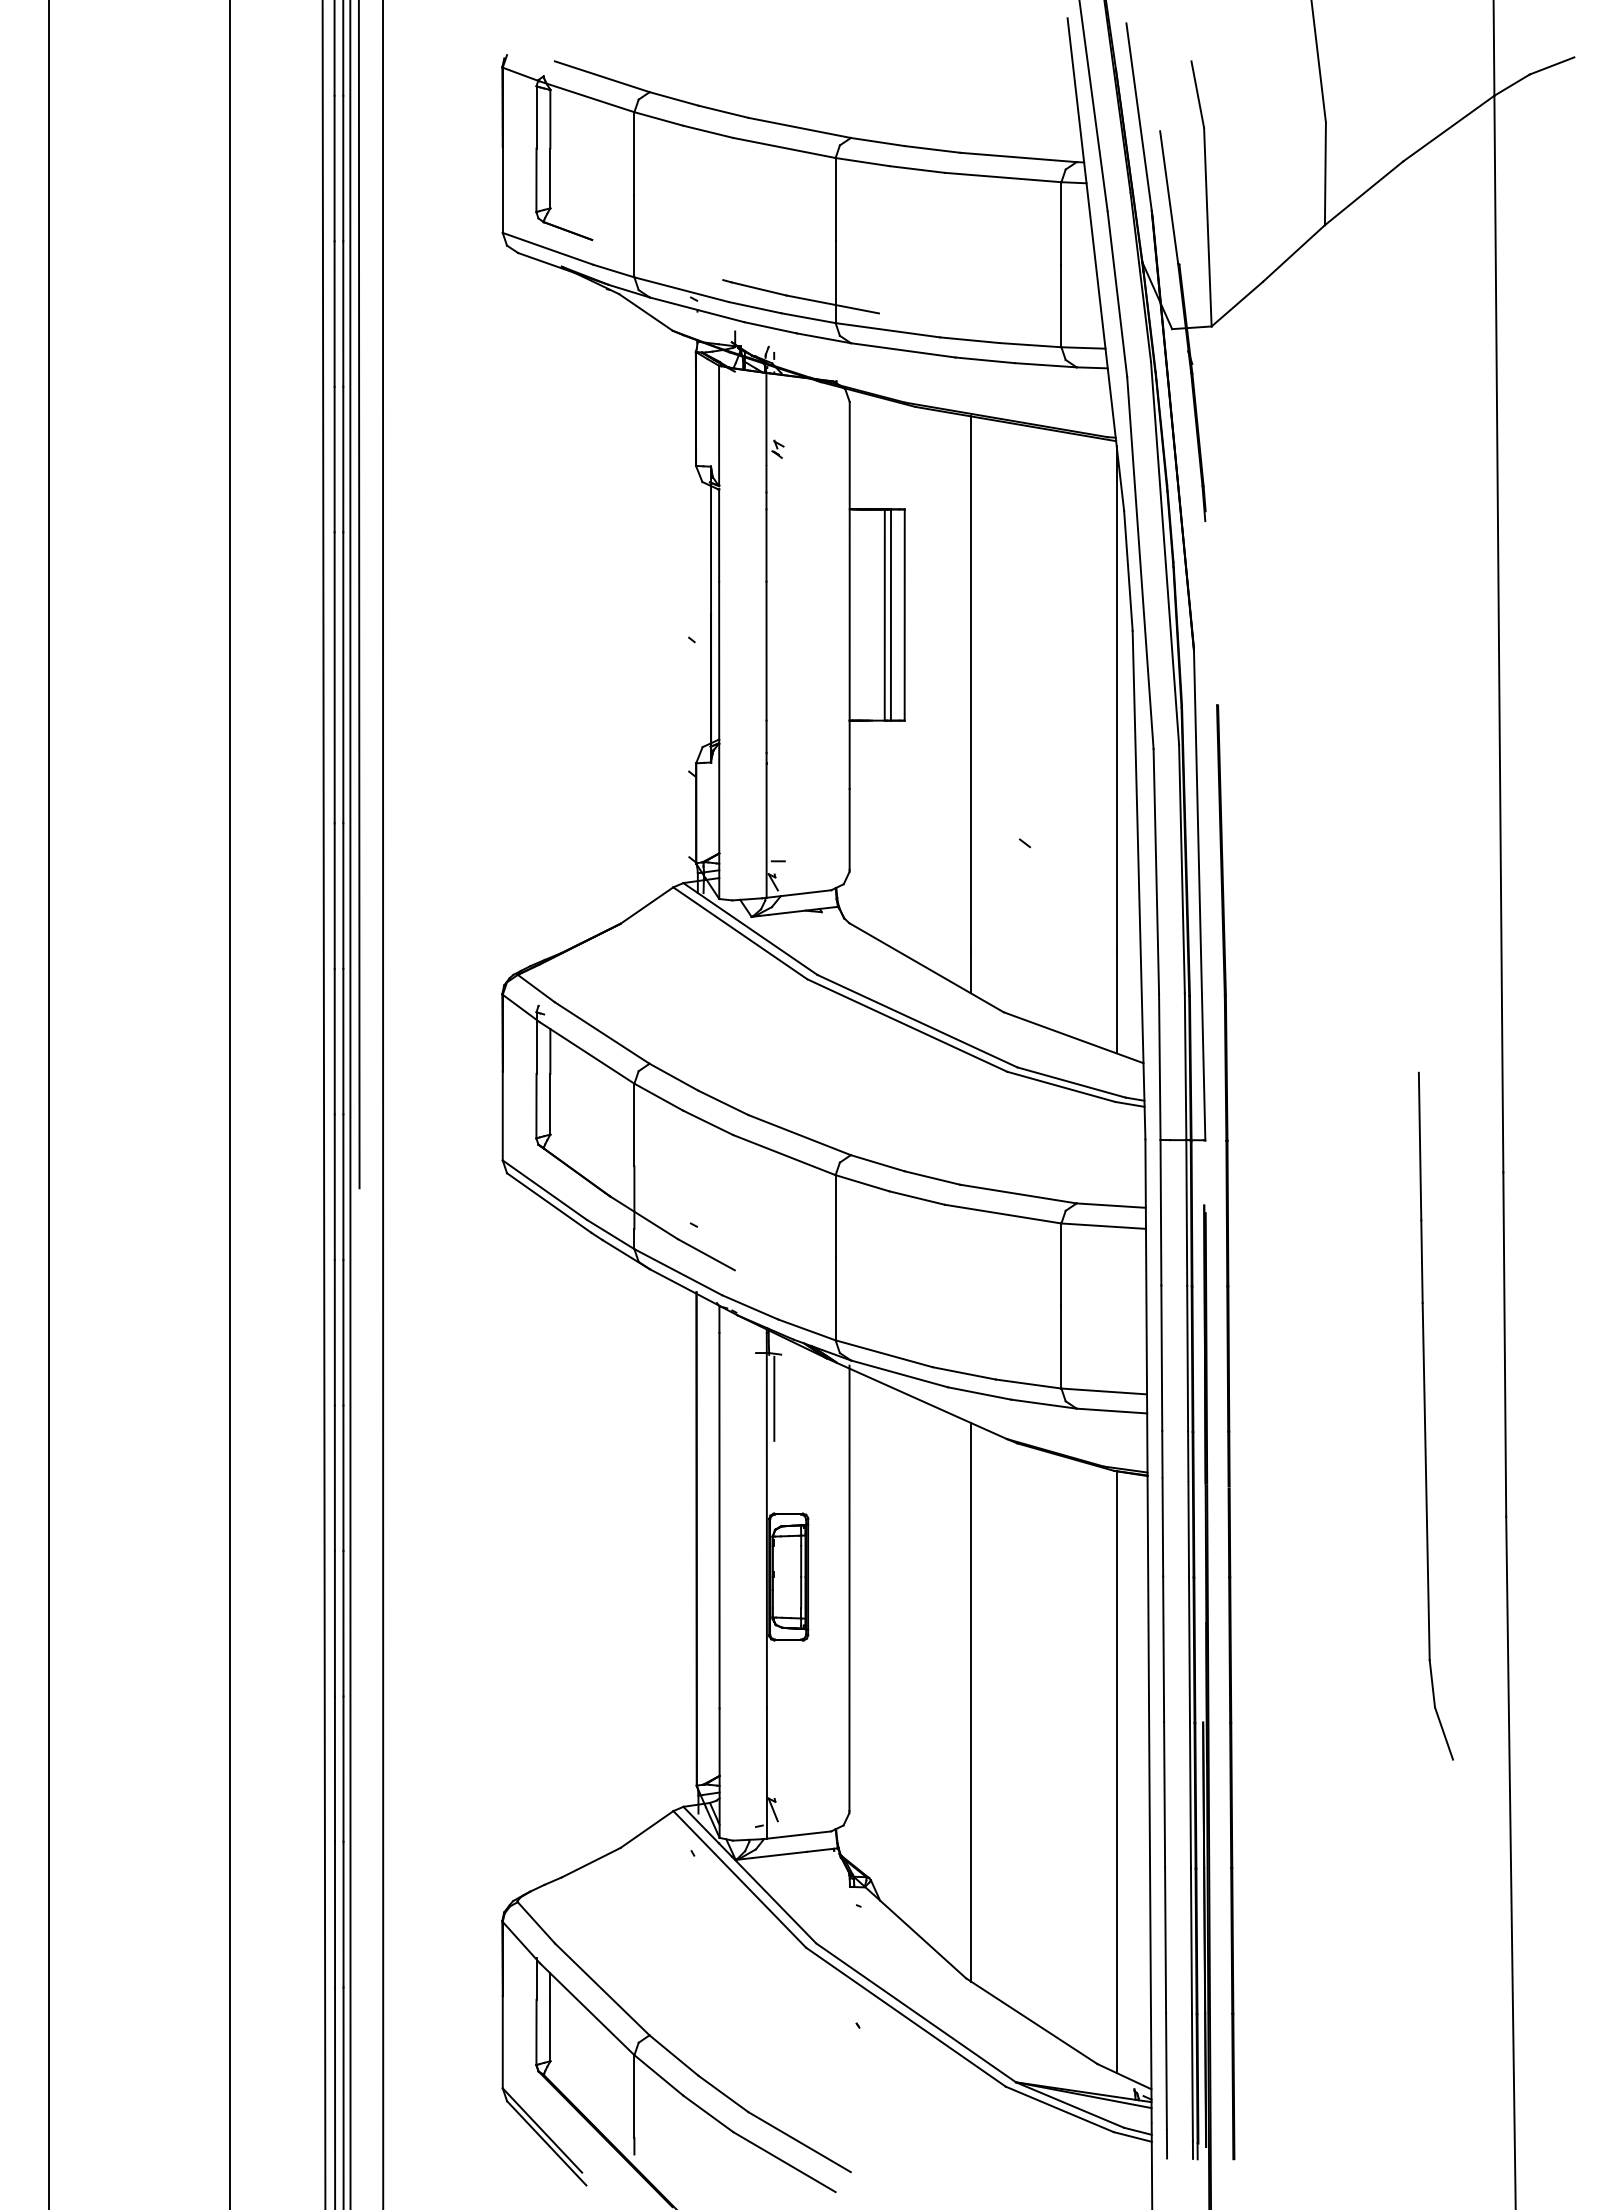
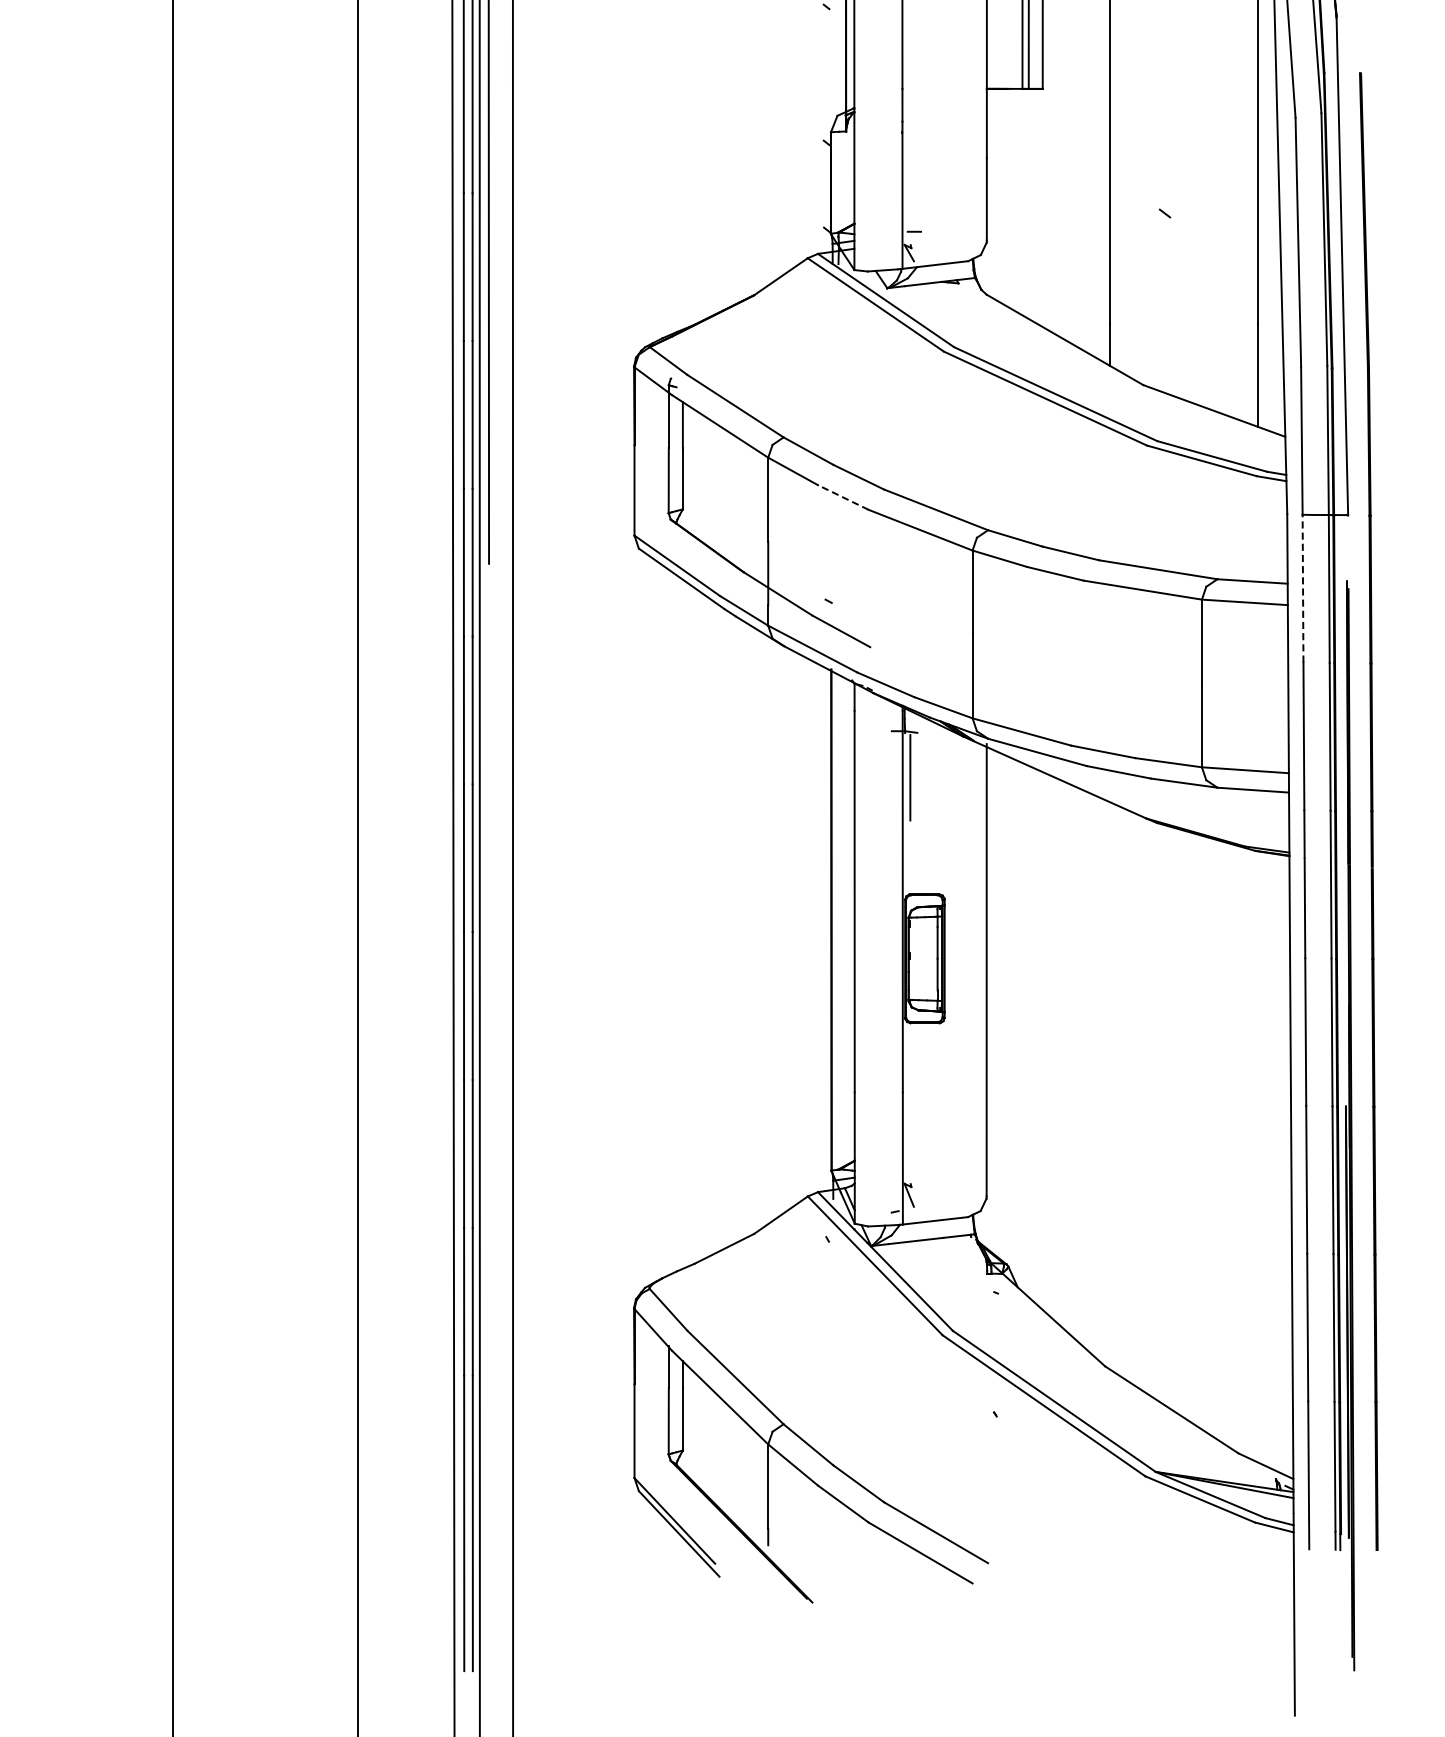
line: (708, 1122) -> (843, 497), solid -> dashed
line: (1160, 1212) -> (1302, 588), solid -> dashed
line: (971, 1702) -> (1110, 1086), removed
line: (1116, 1772) -> (1257, 1157), removed

